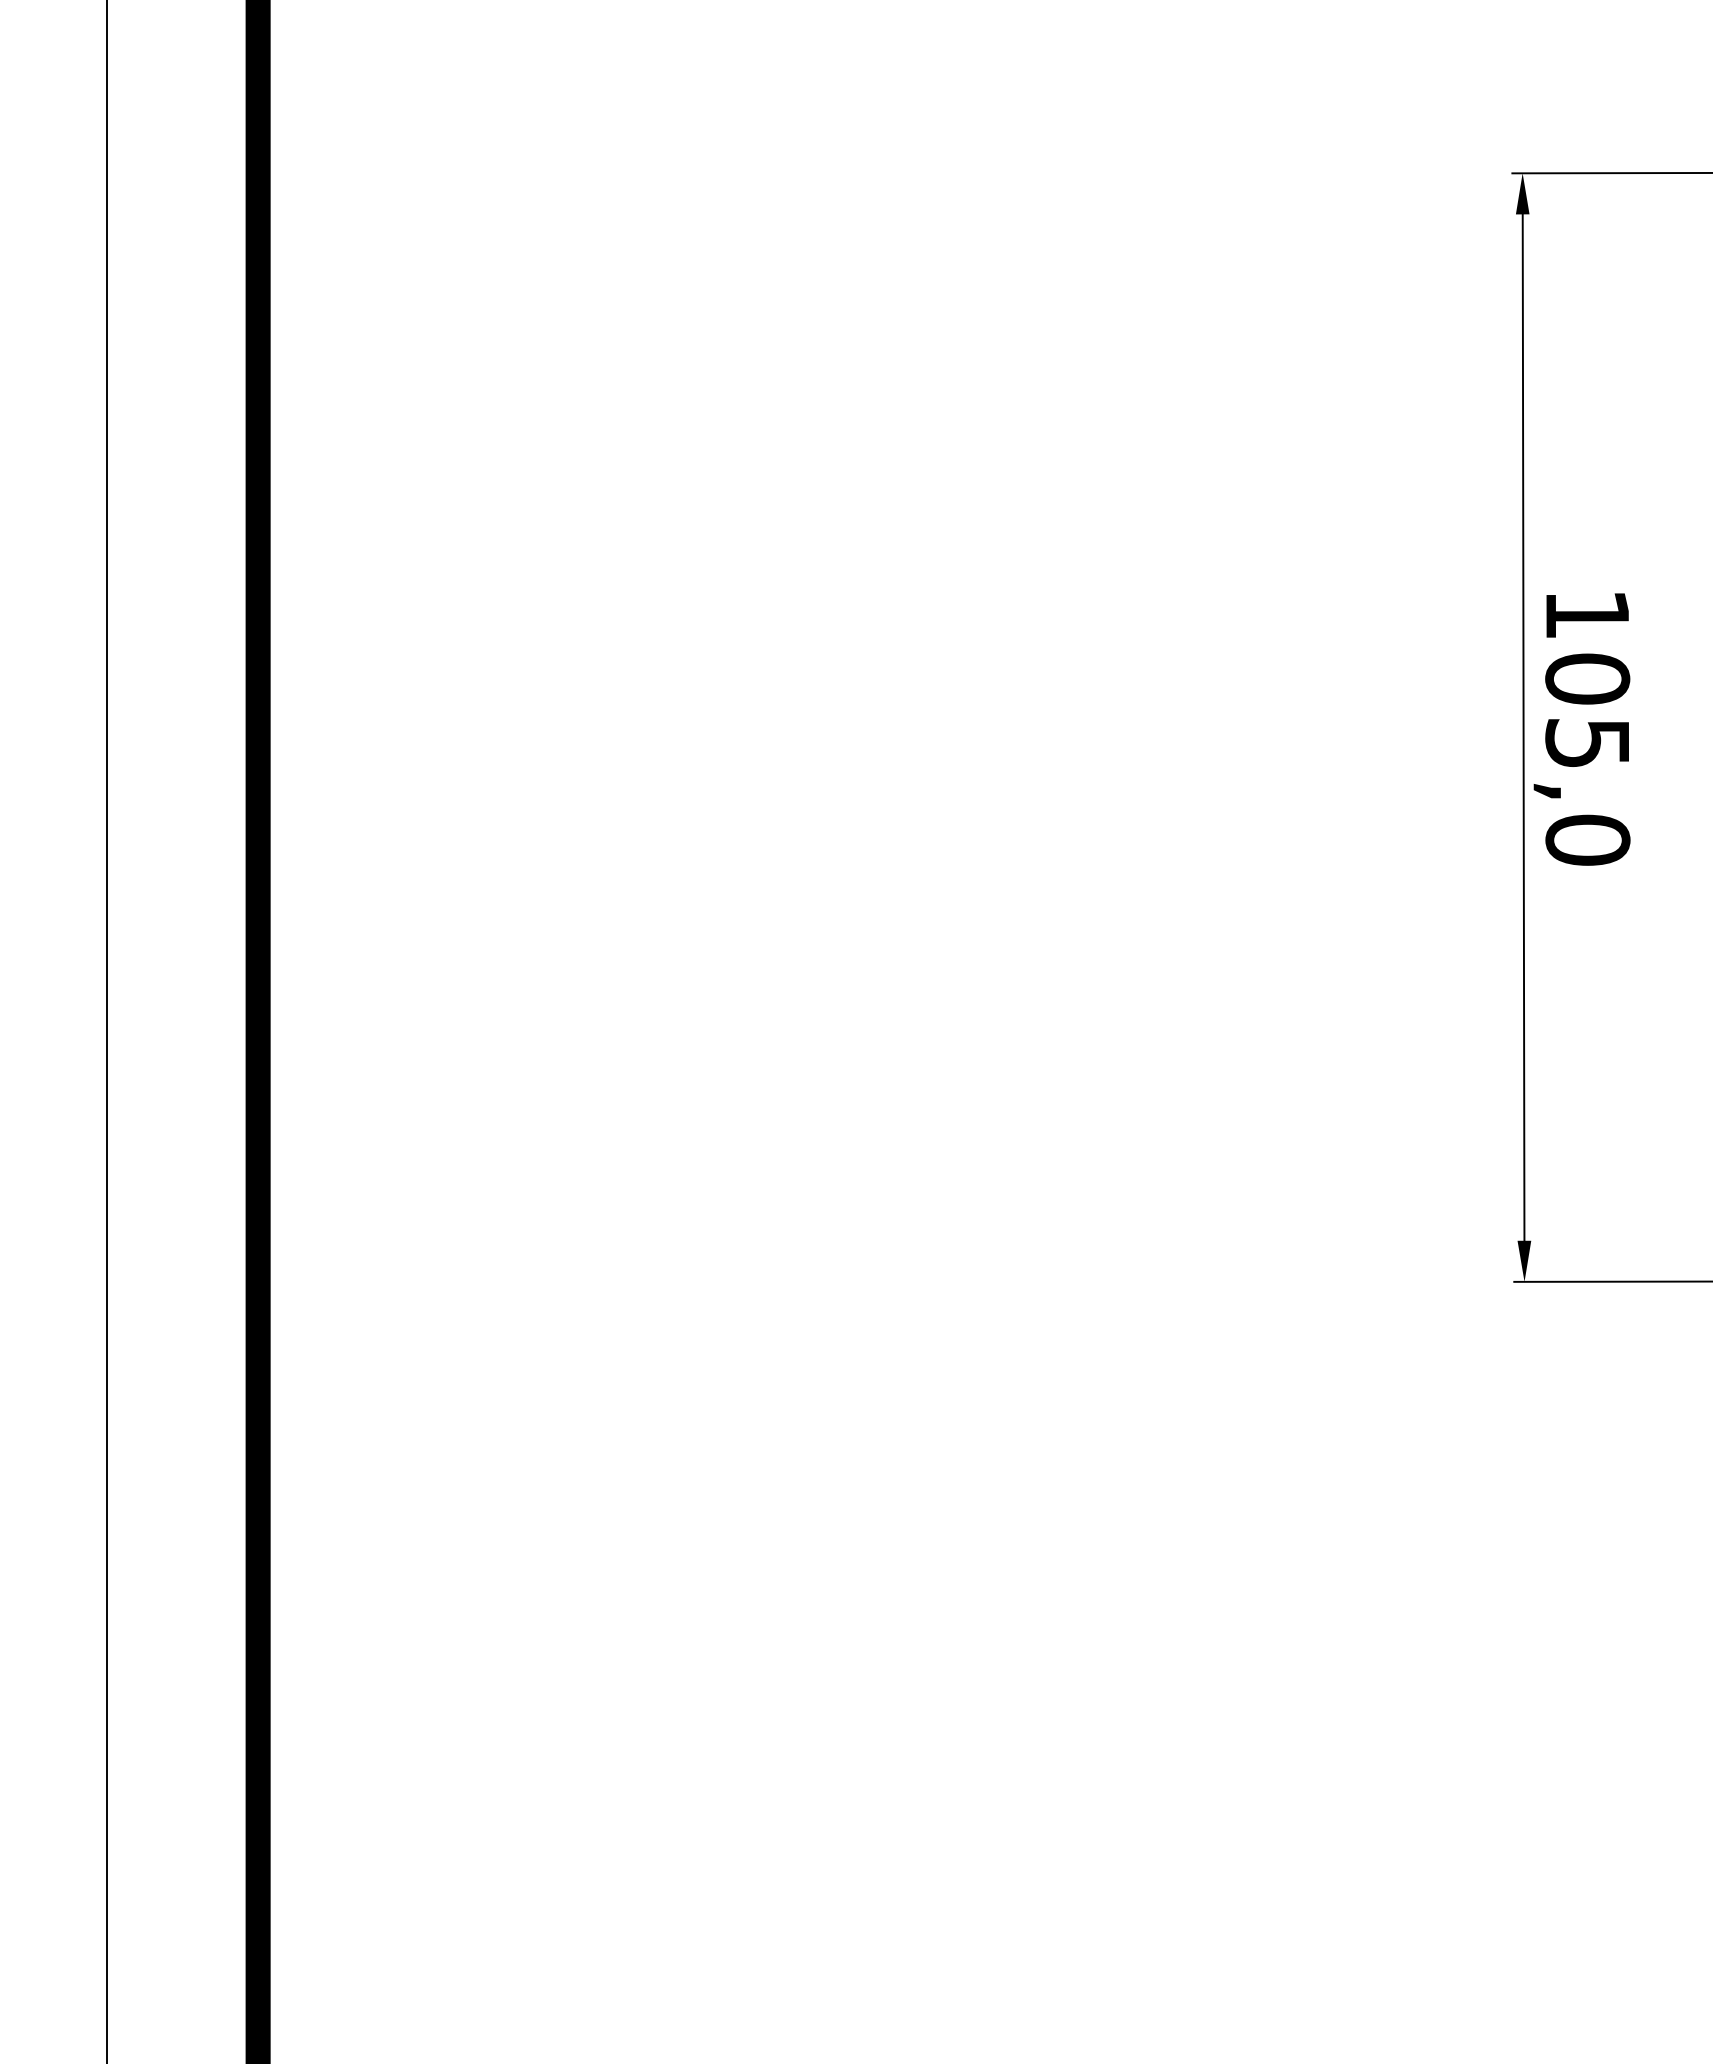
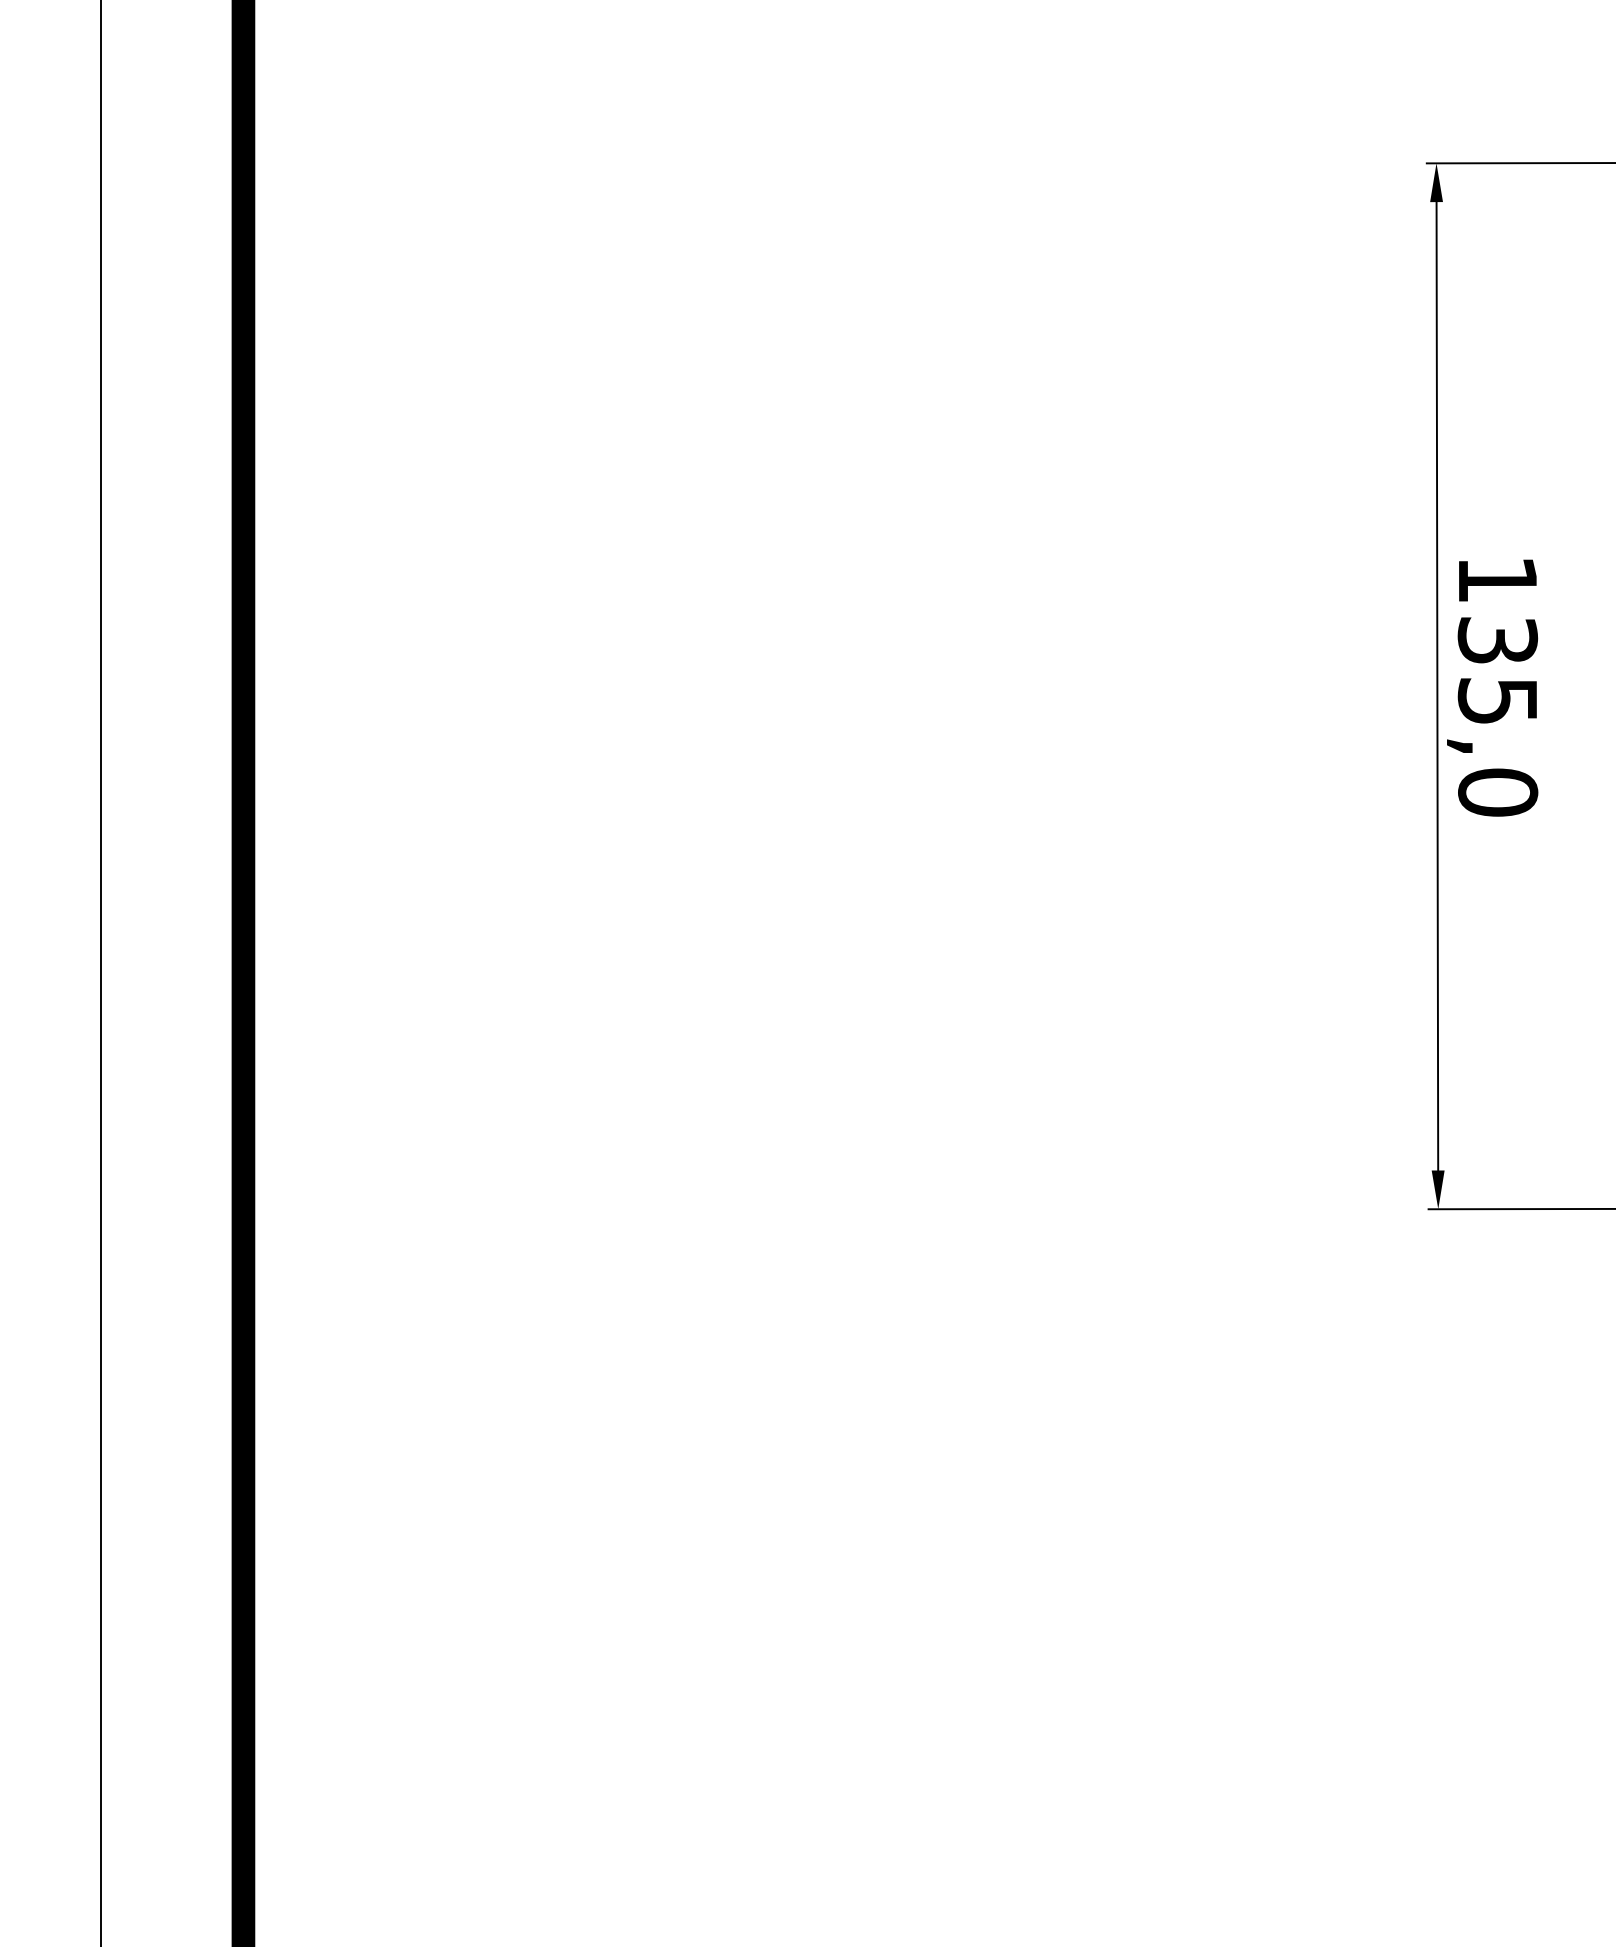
text: (1587, 679) -> (1497, 640), 105,0 -> 135,0

